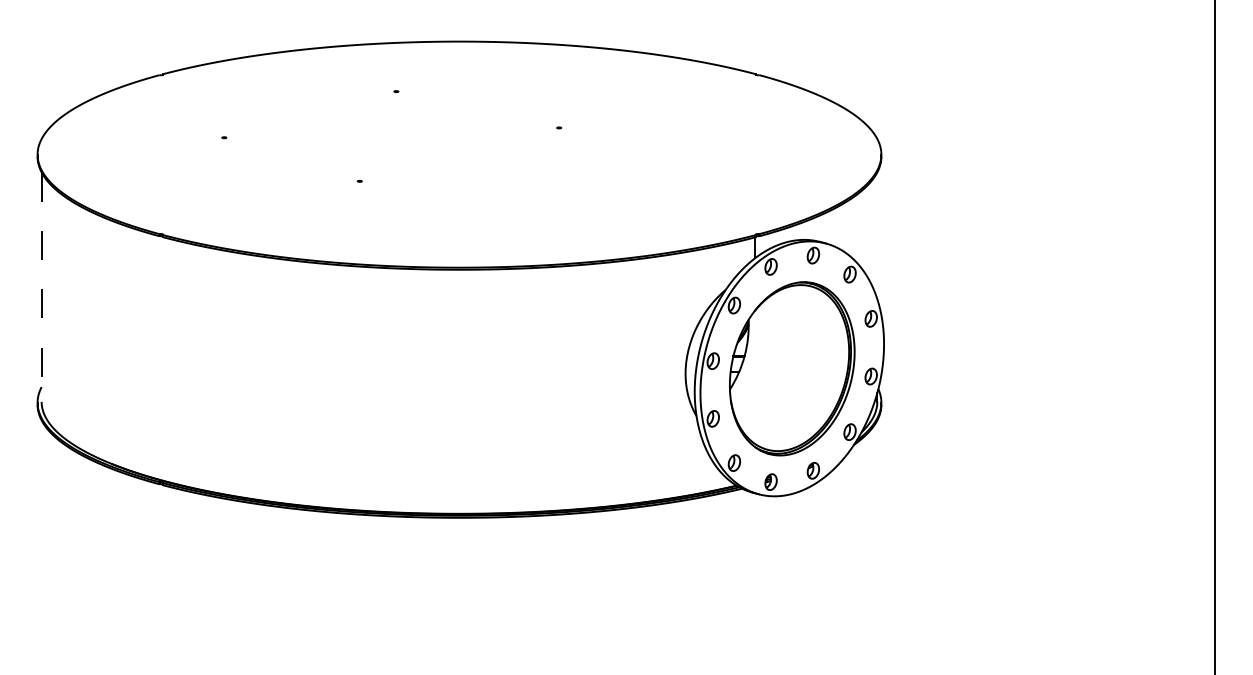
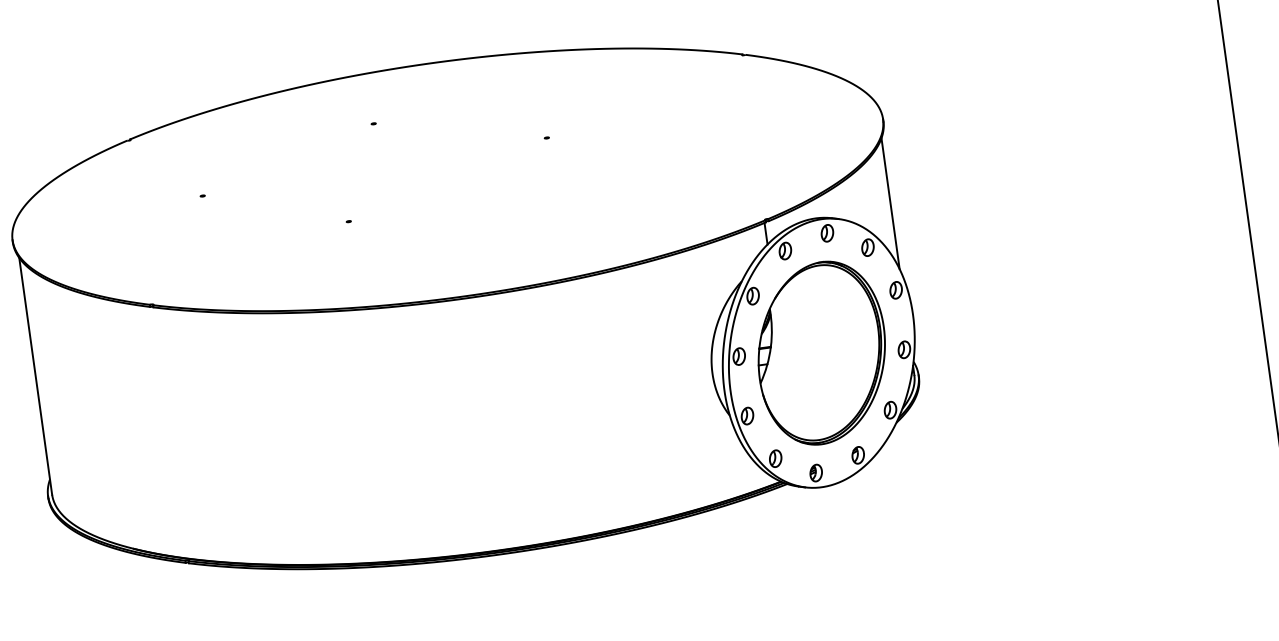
line: (877, 235) -> (890, 203), added
line: (41, 287) -> (35, 376), dashed -> solid

